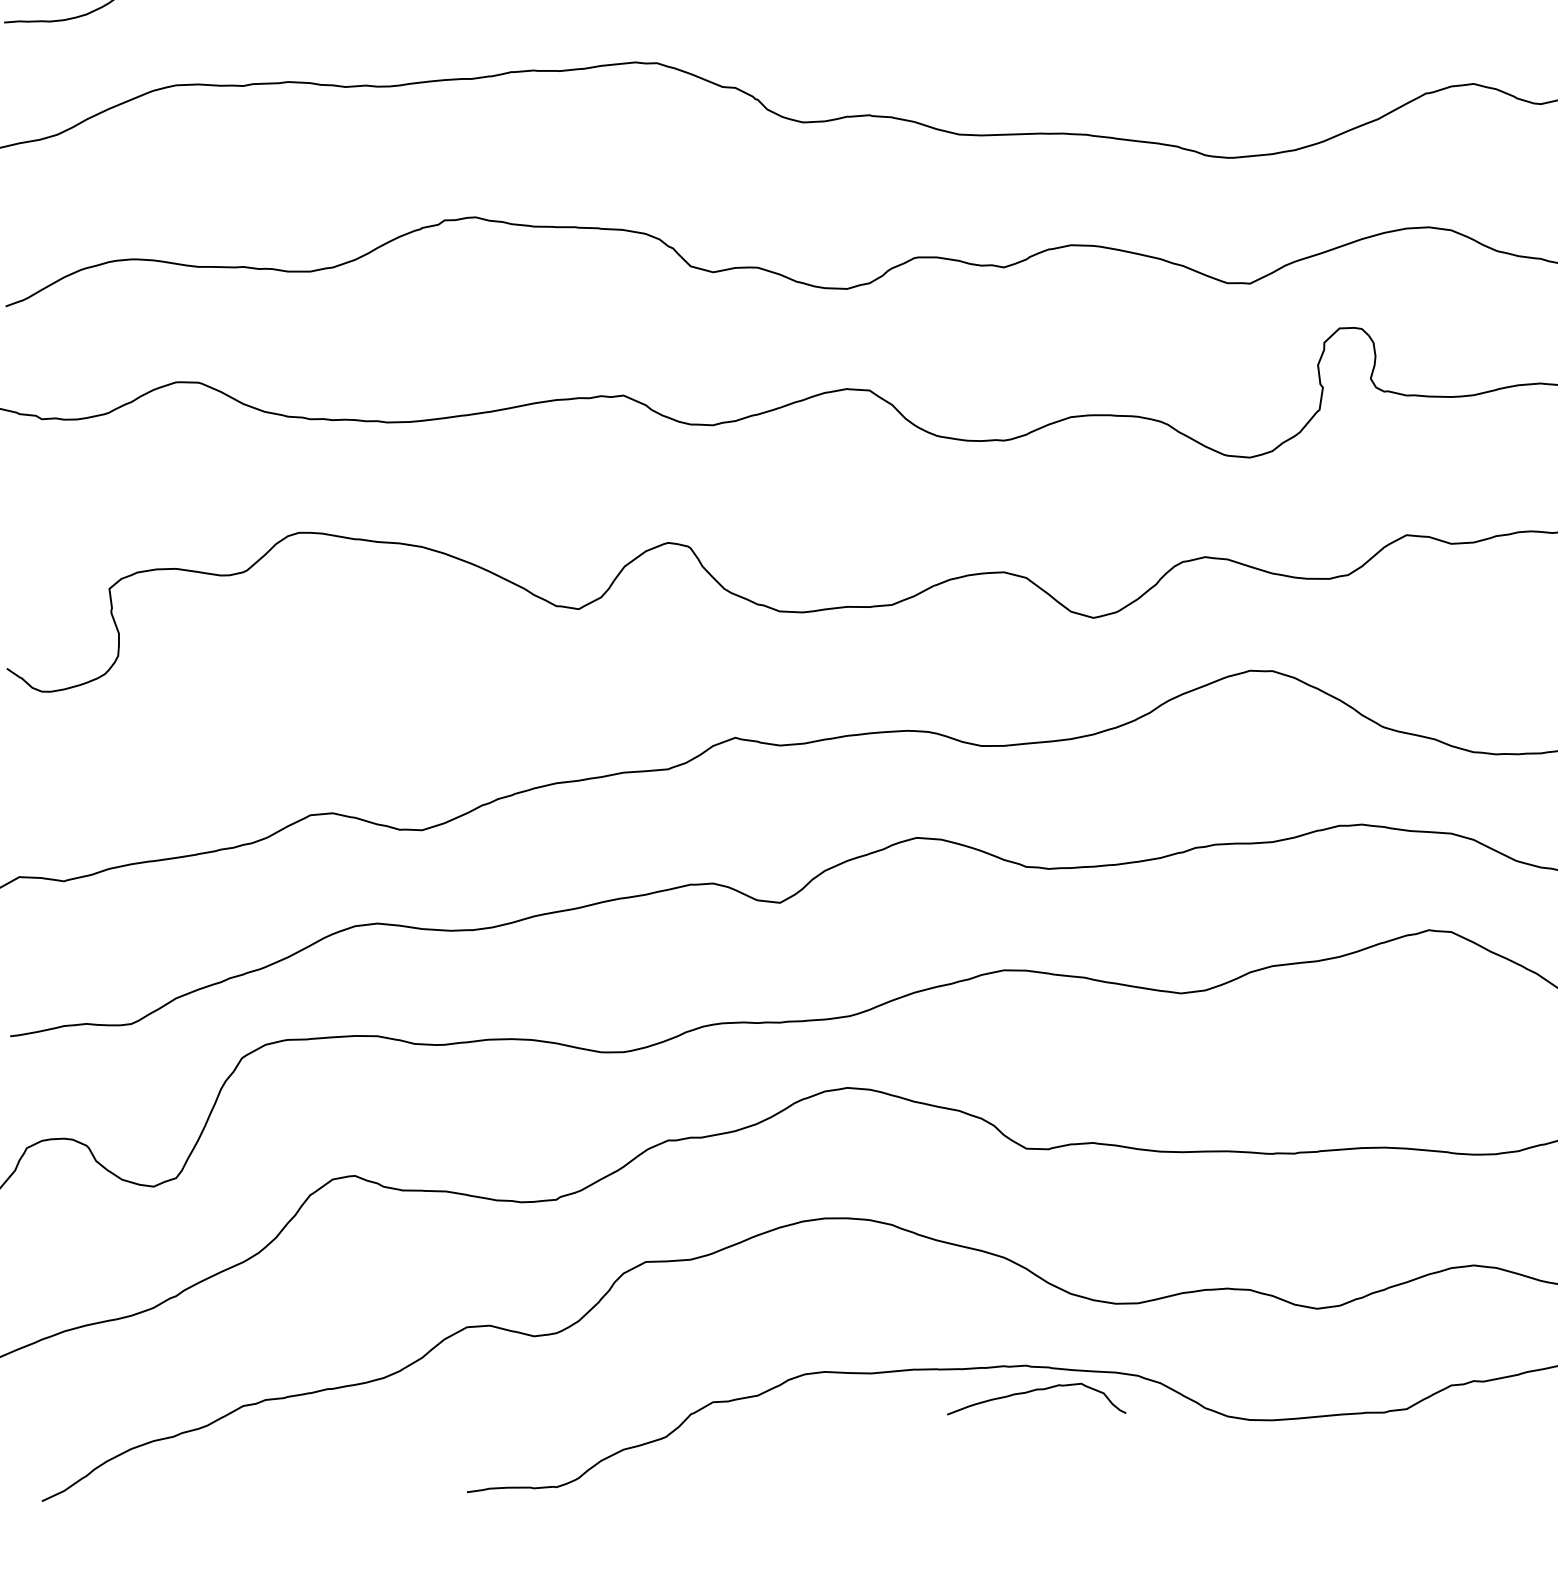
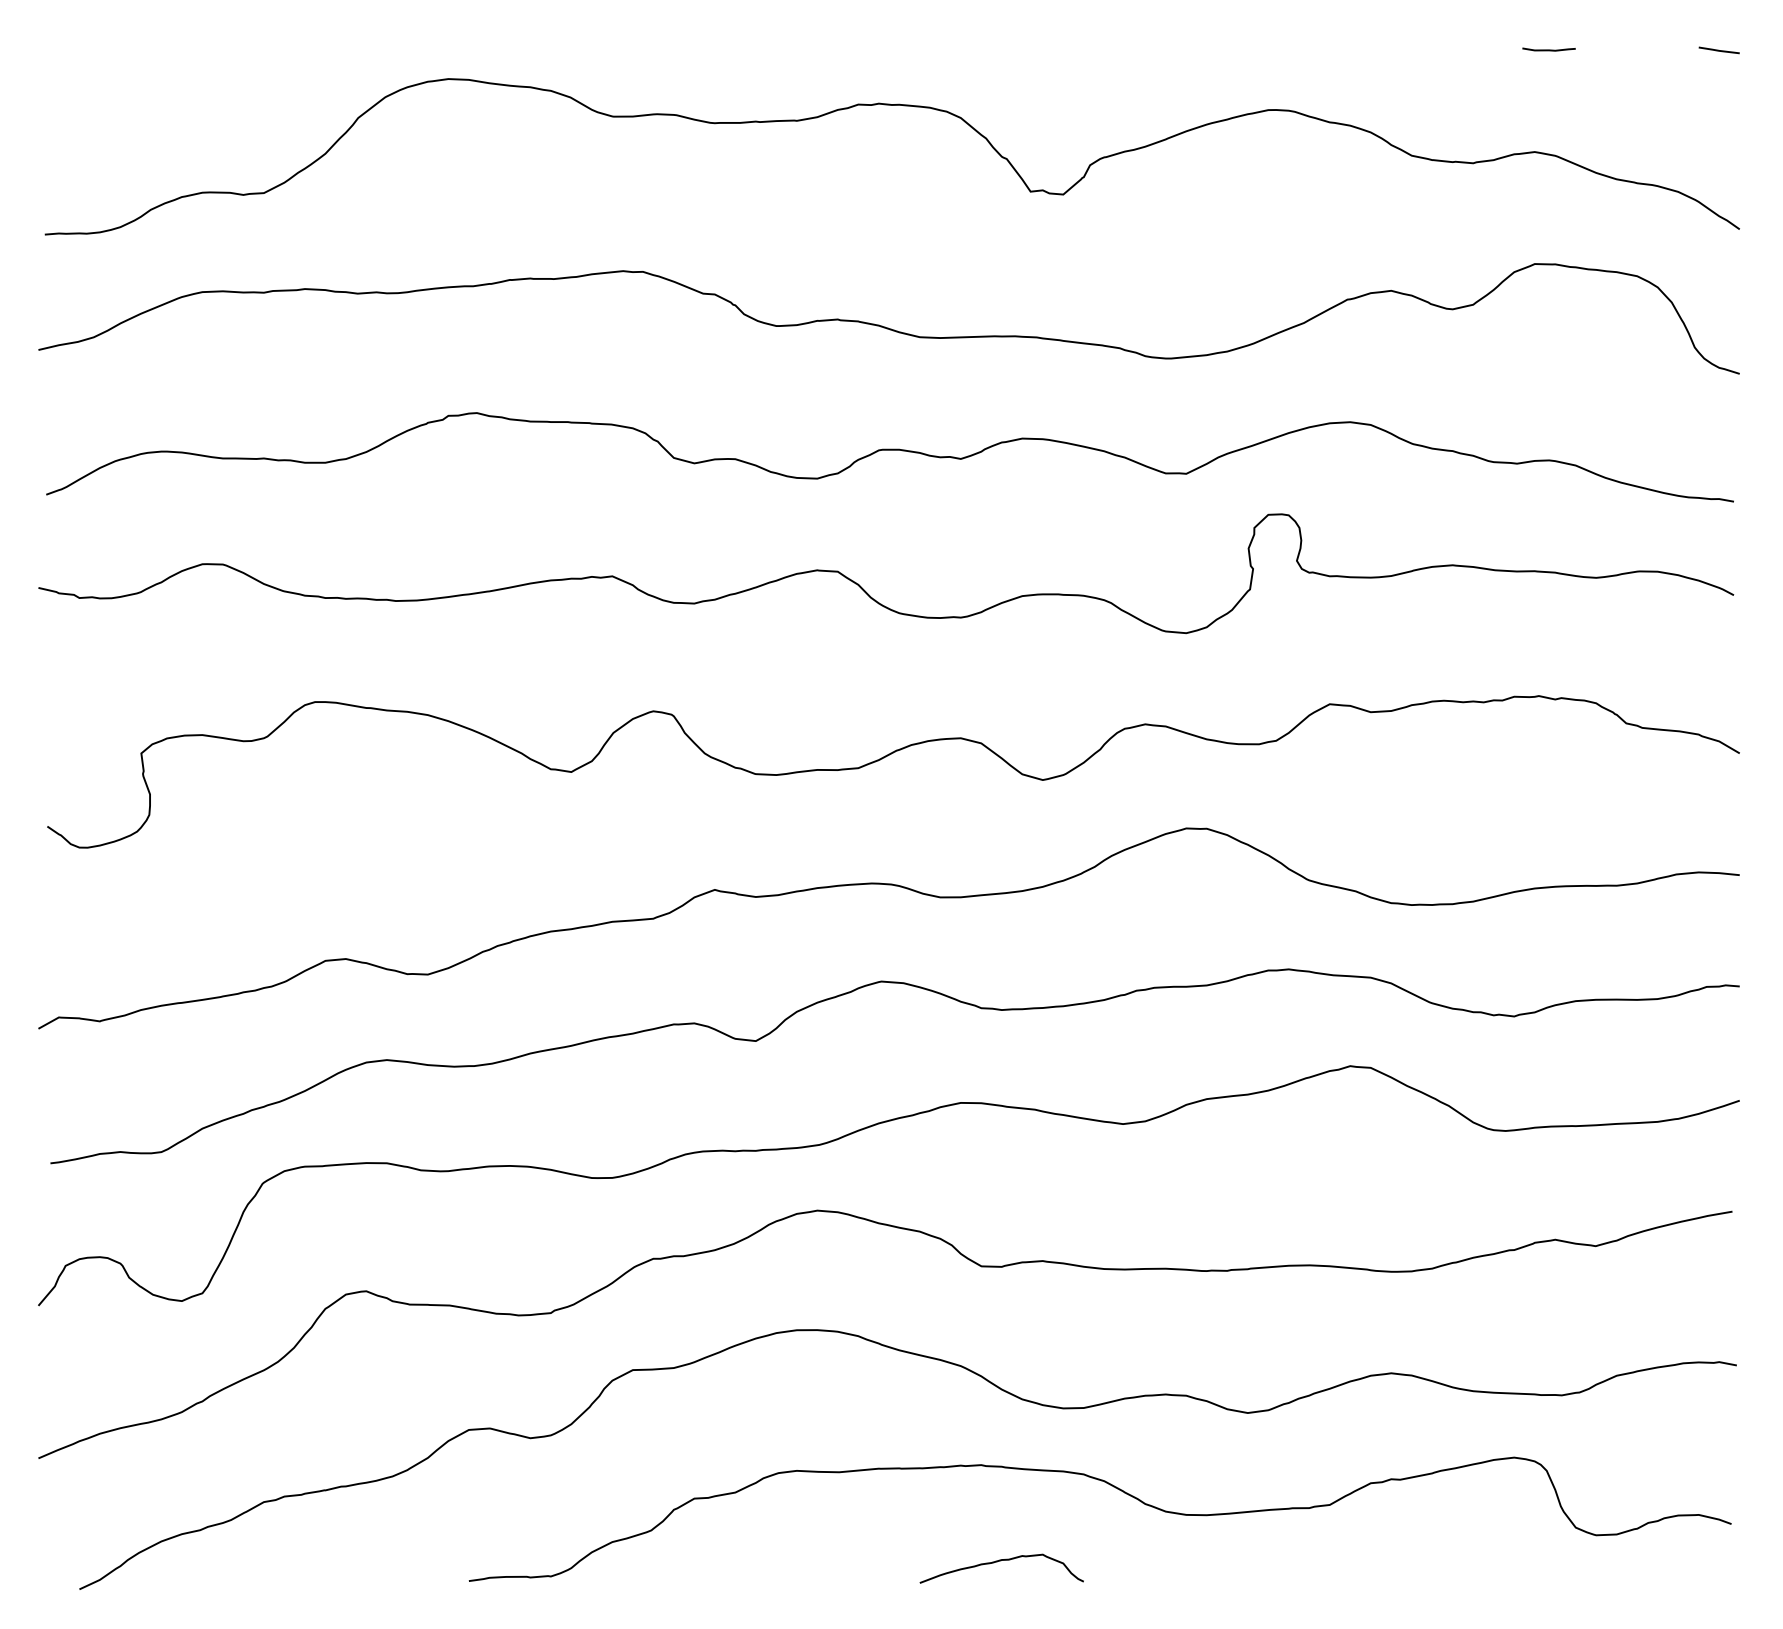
curve: (1035, 1391) -> (1000, 1561), moved

